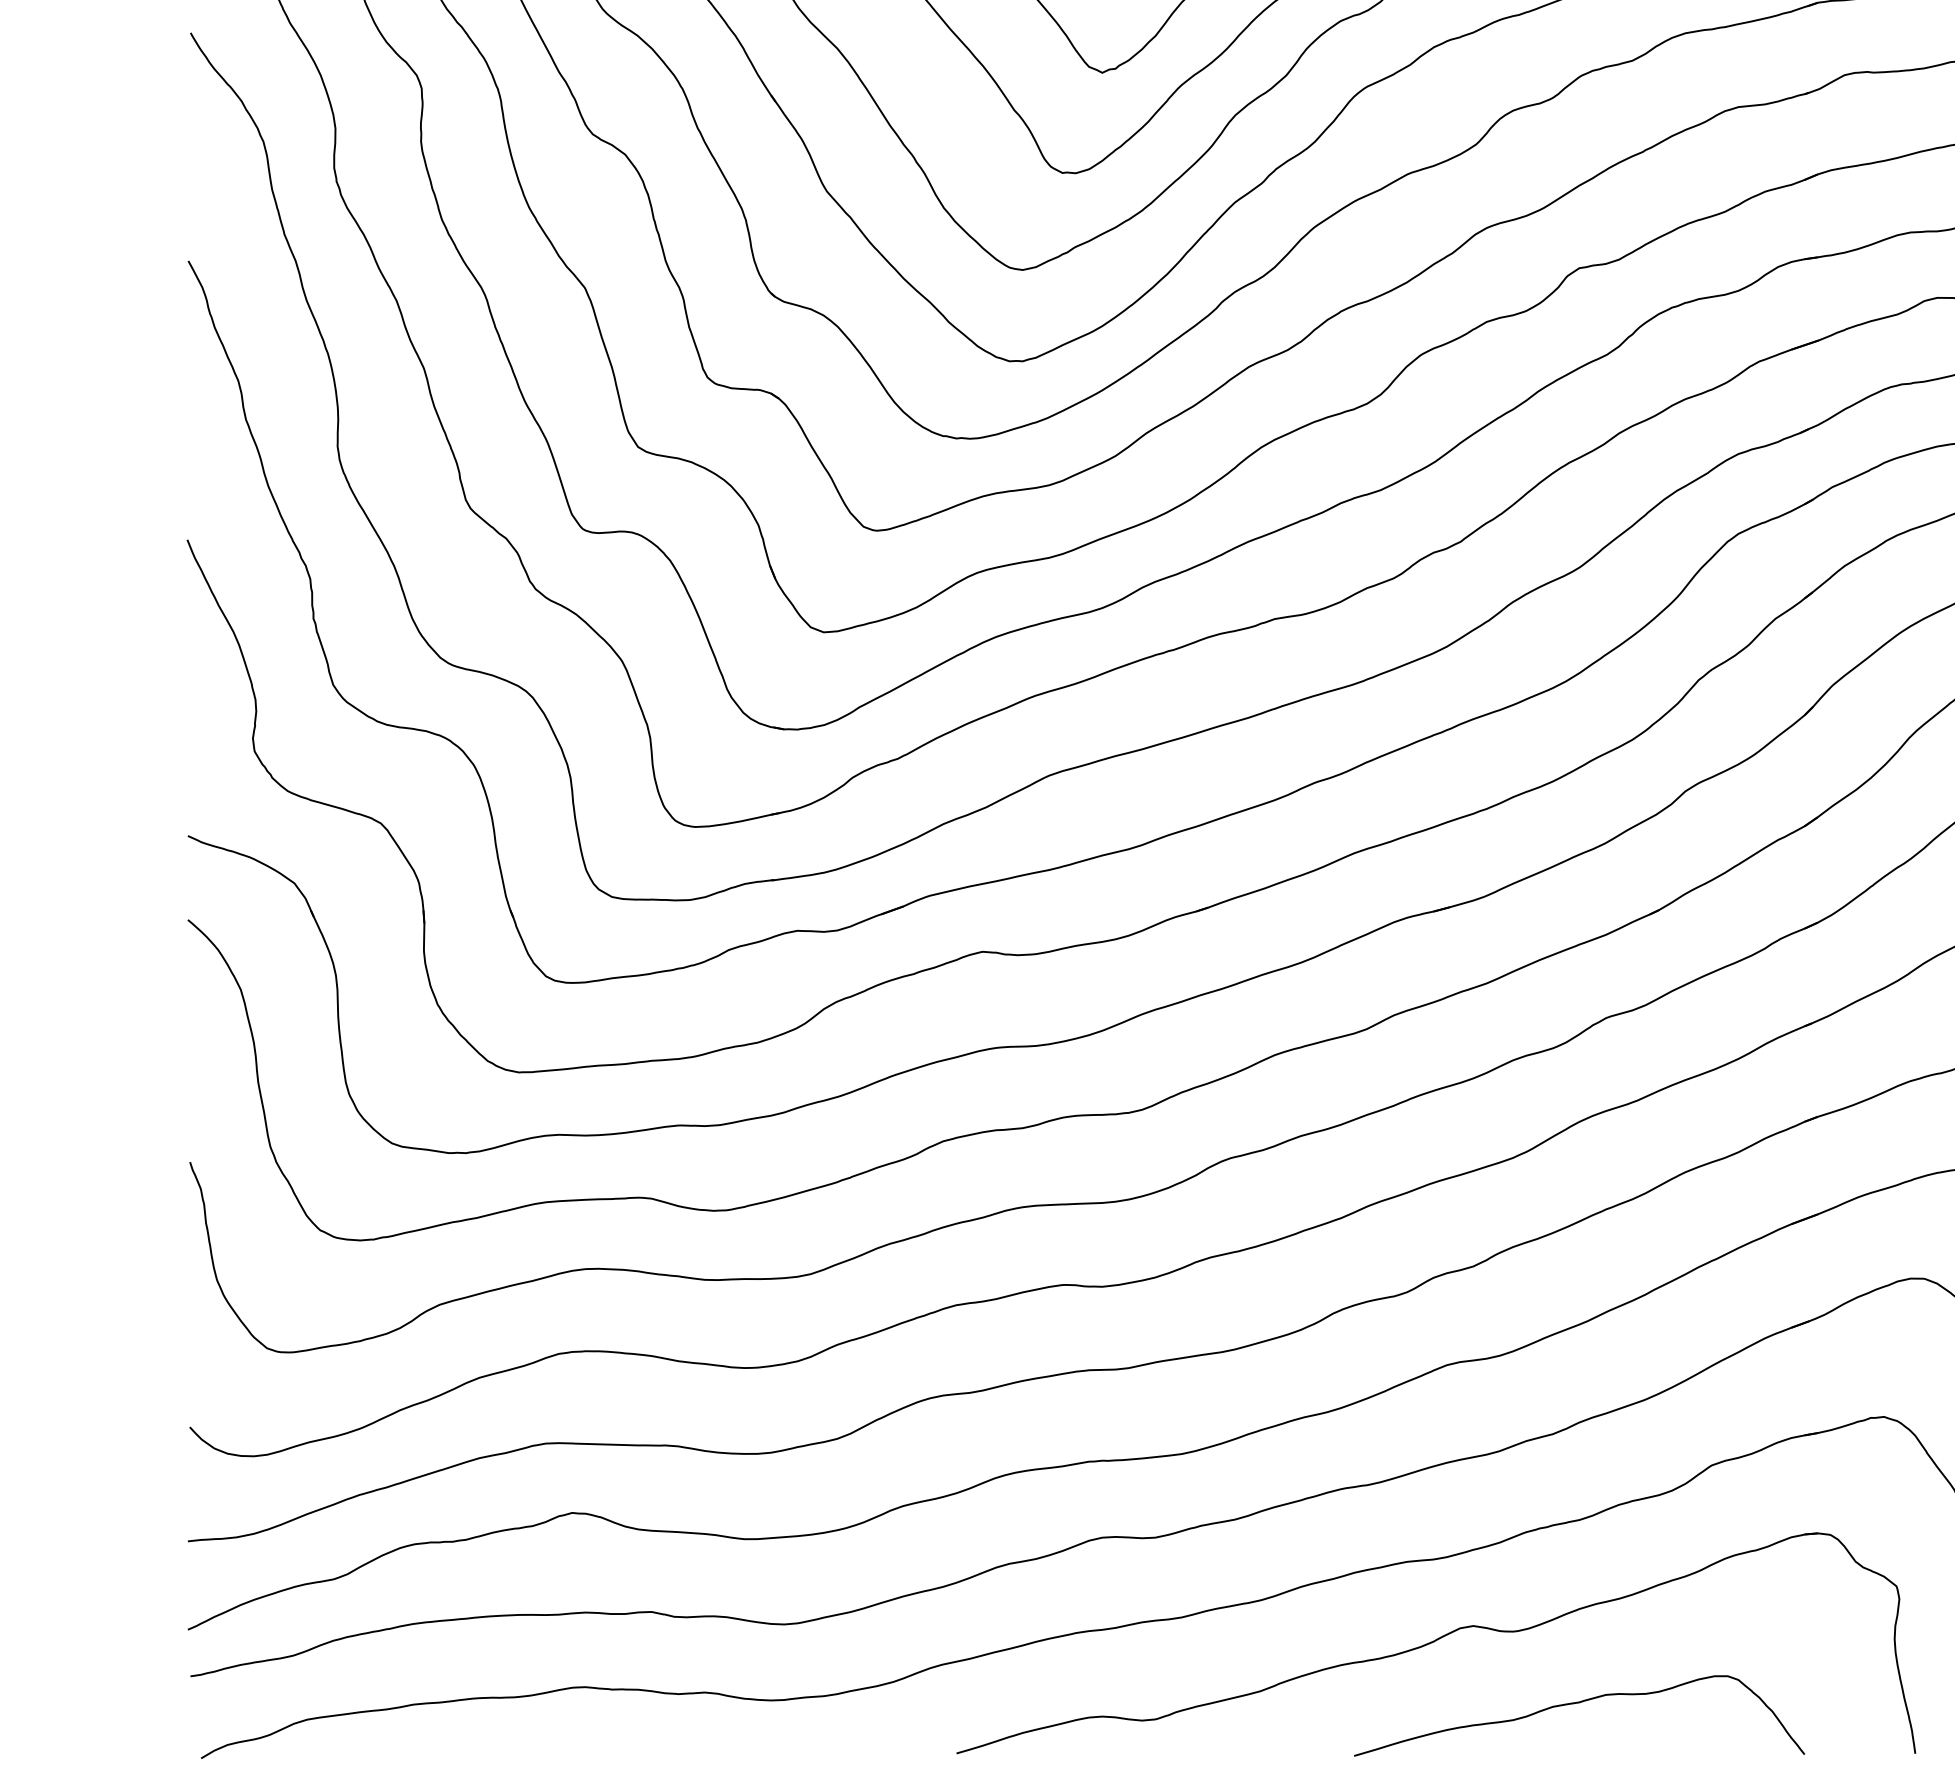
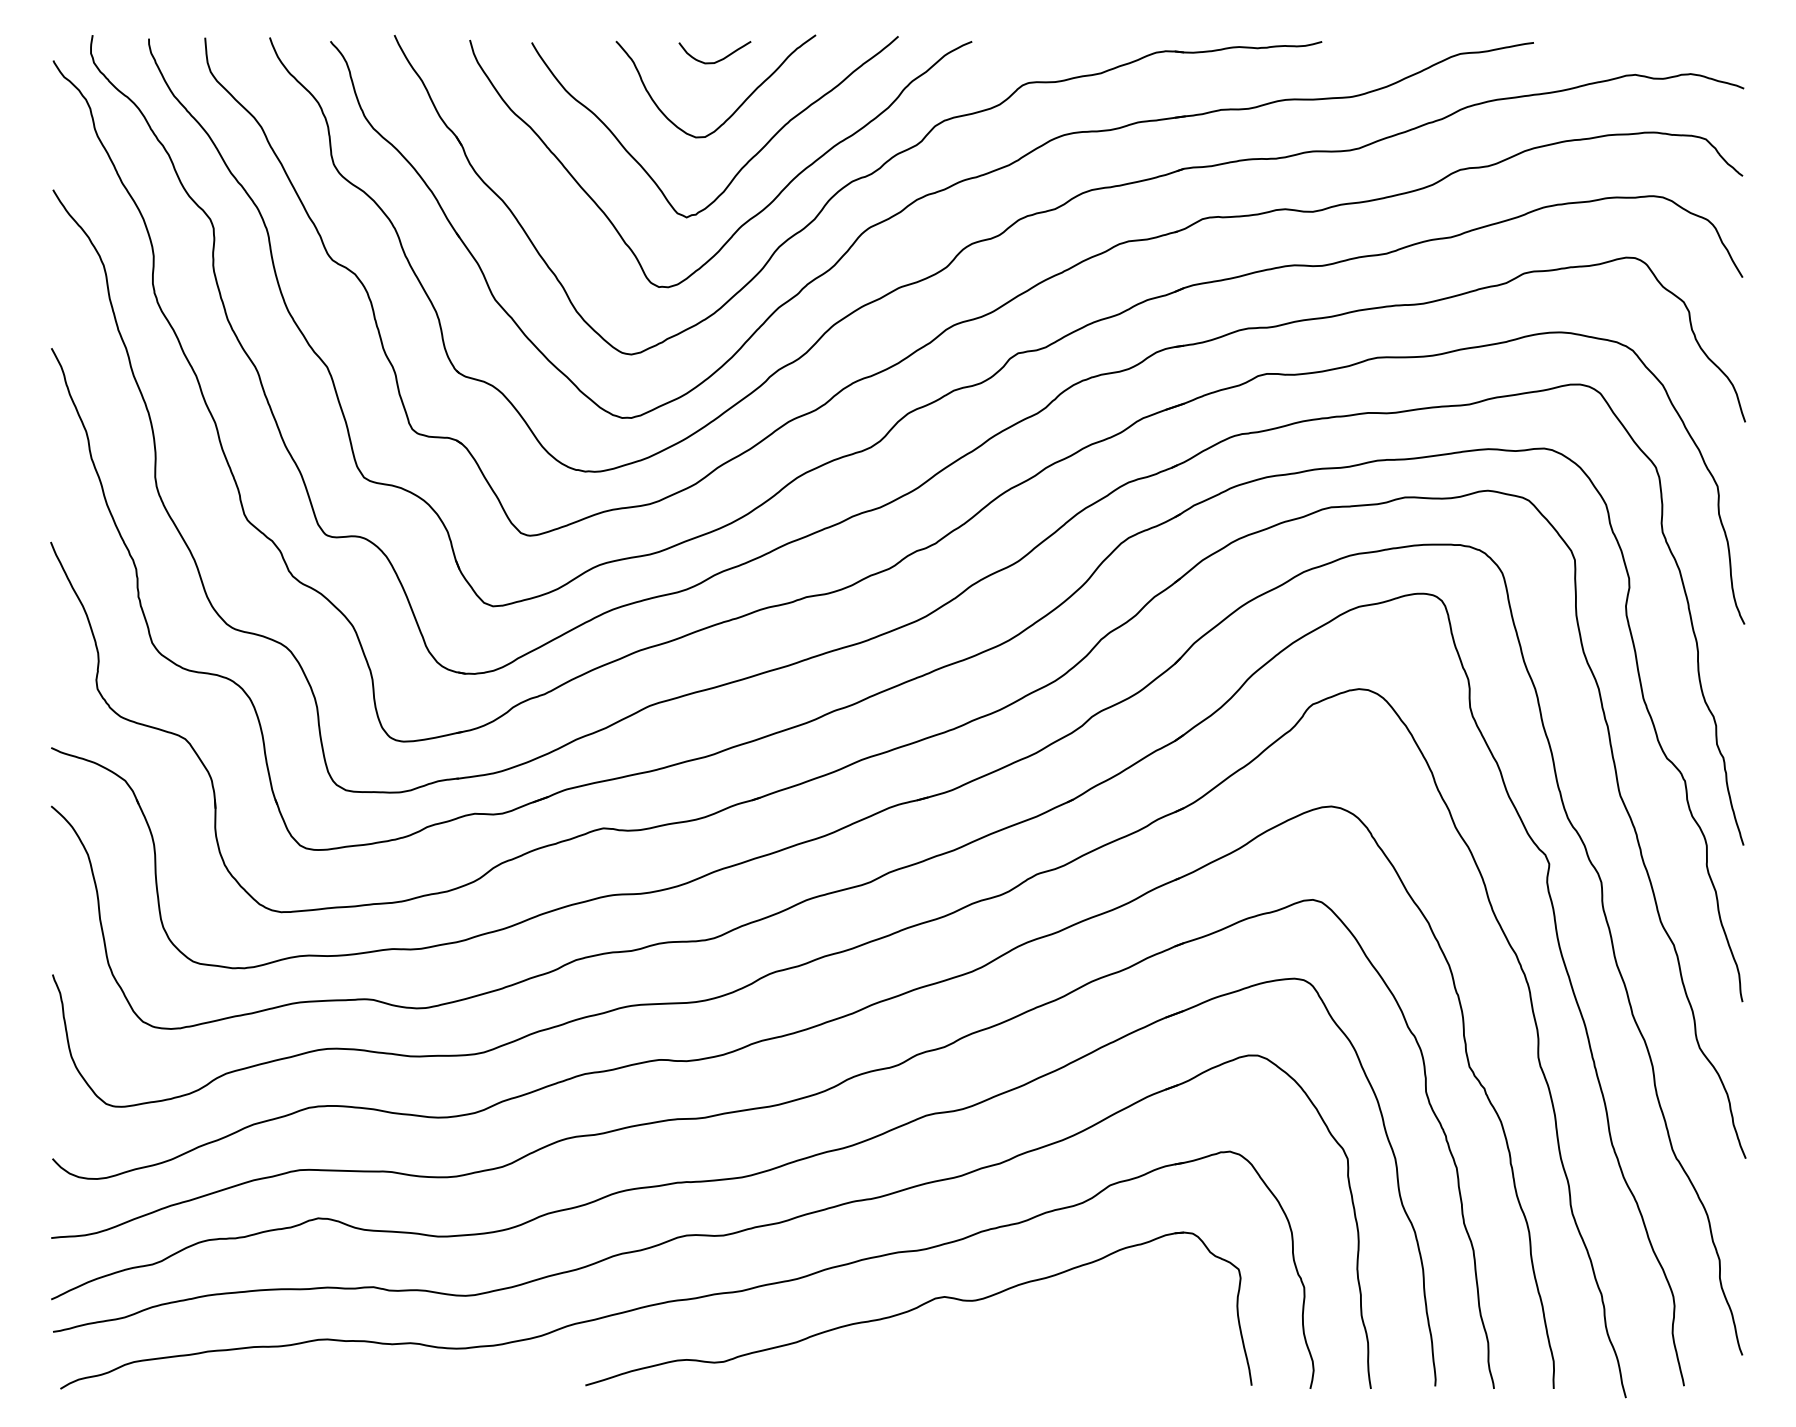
curve: (1576, 1704) -> (1016, 1351), removed

